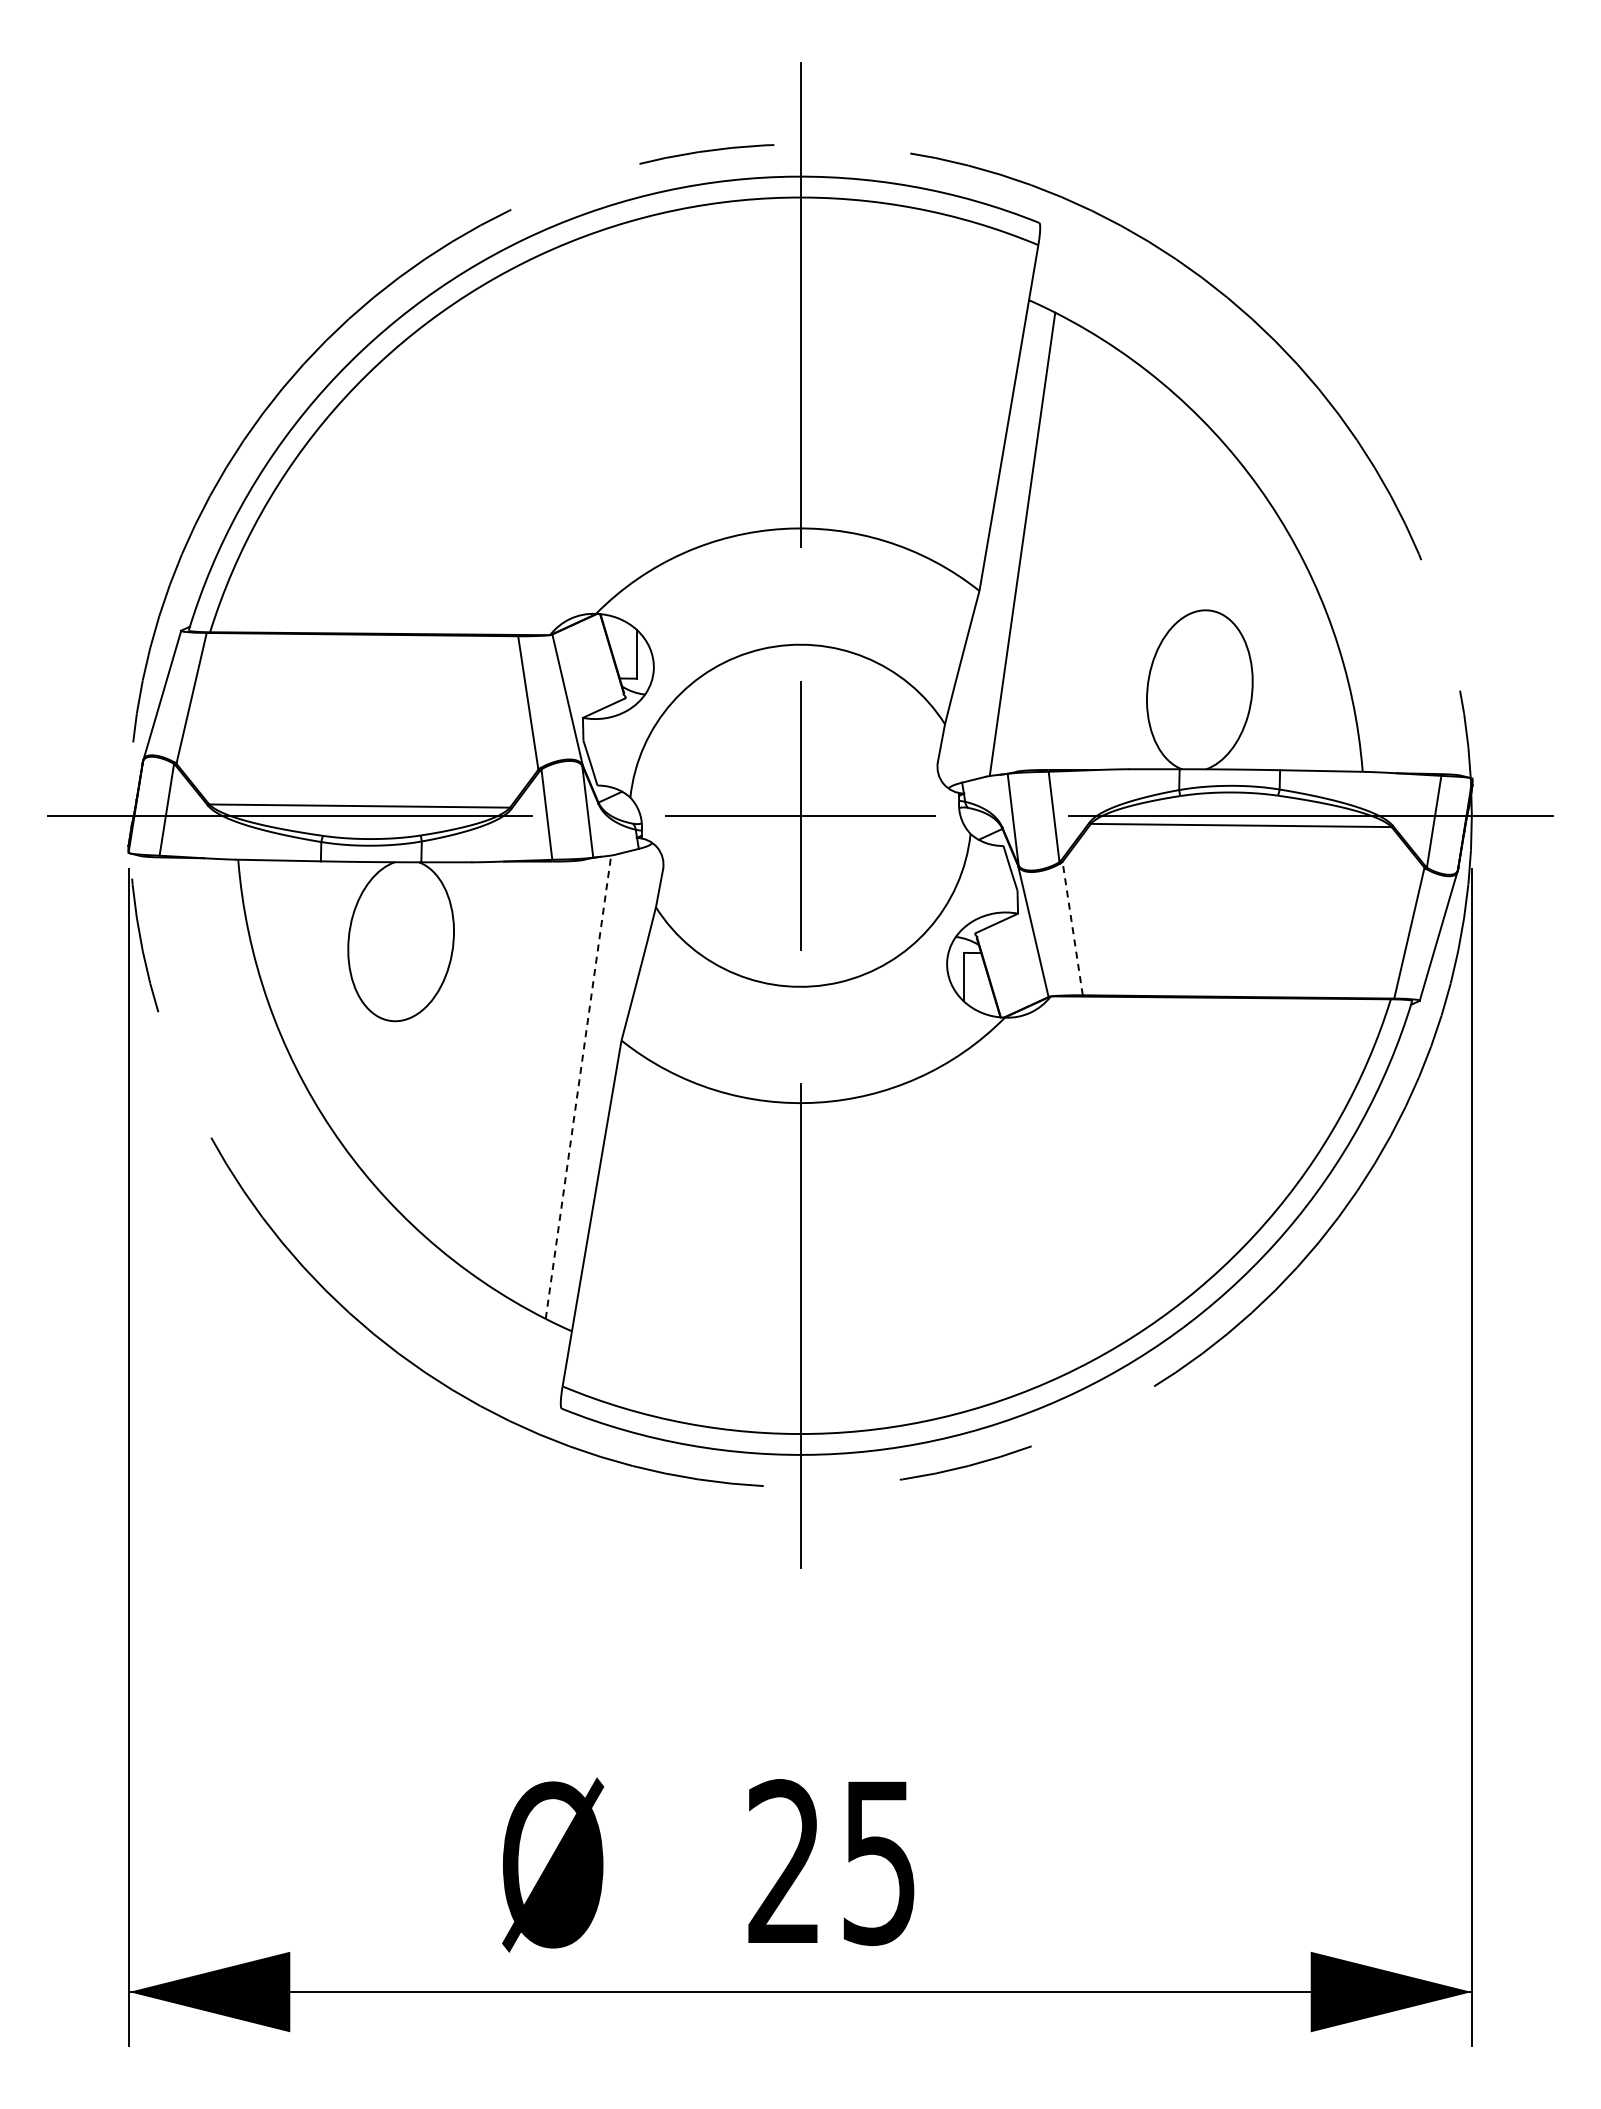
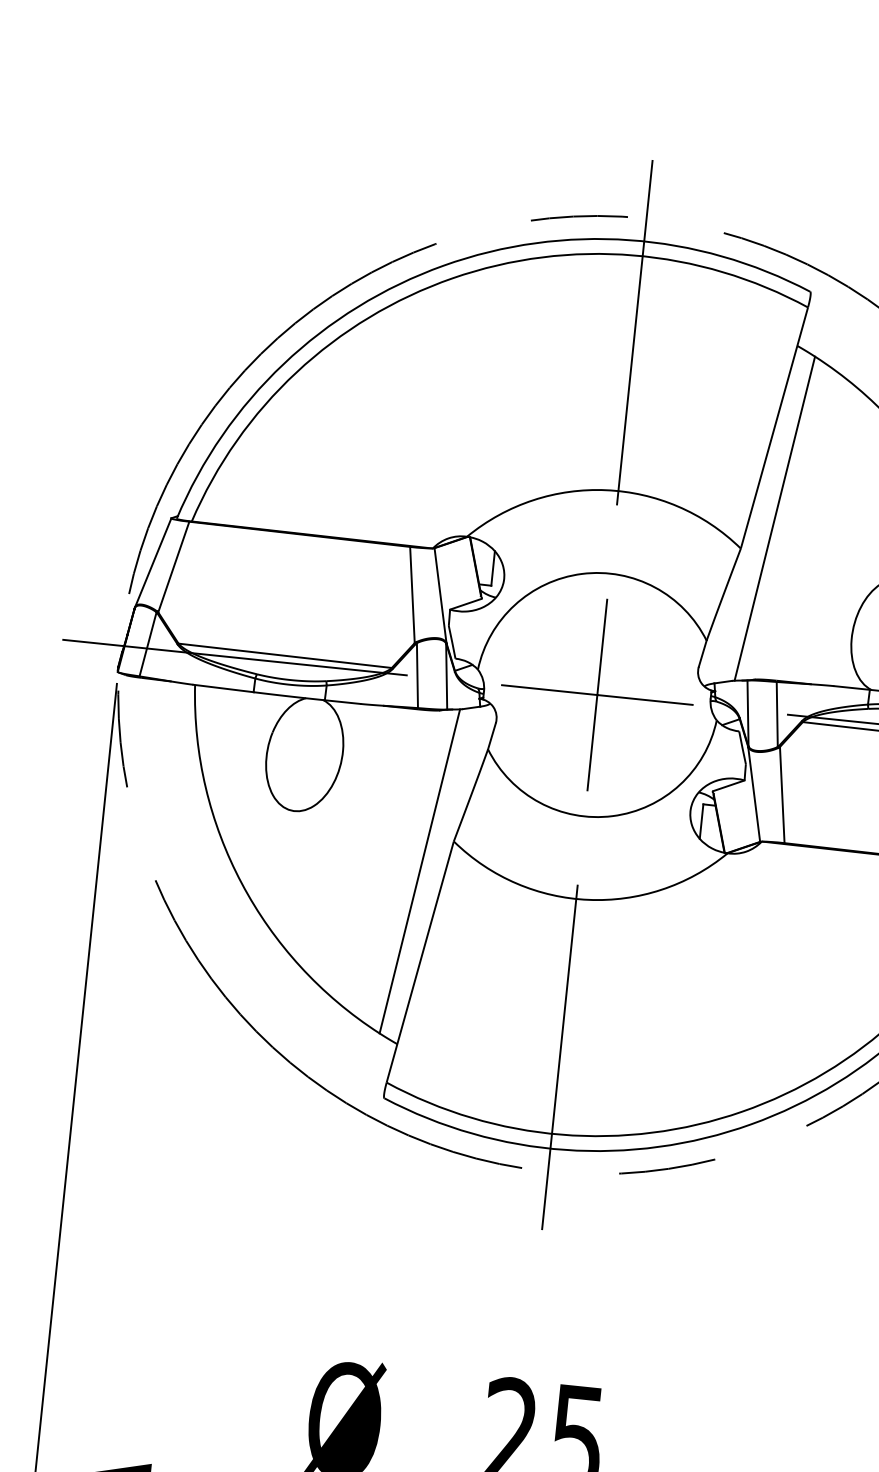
line: (1072, 928) -> (782, 794), dashed -> solid
line: (578, 1087) -> (419, 871), dashed -> solid

